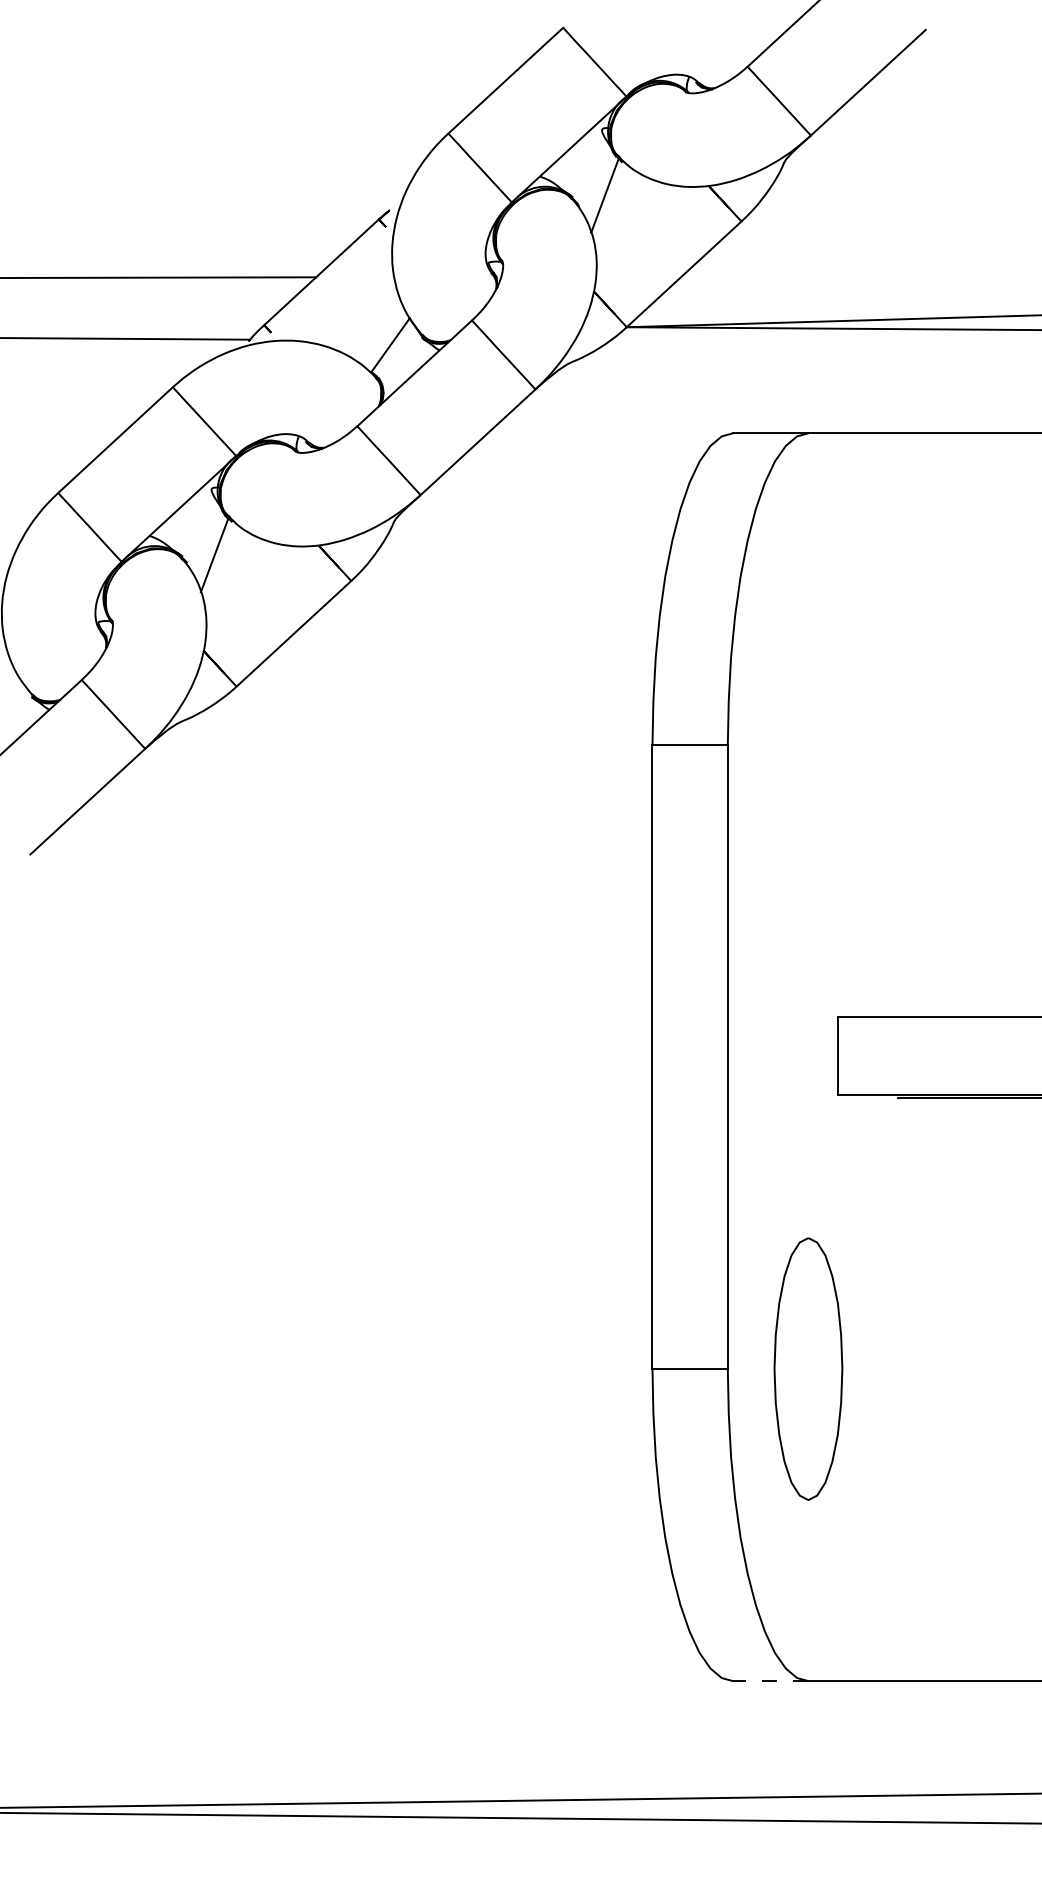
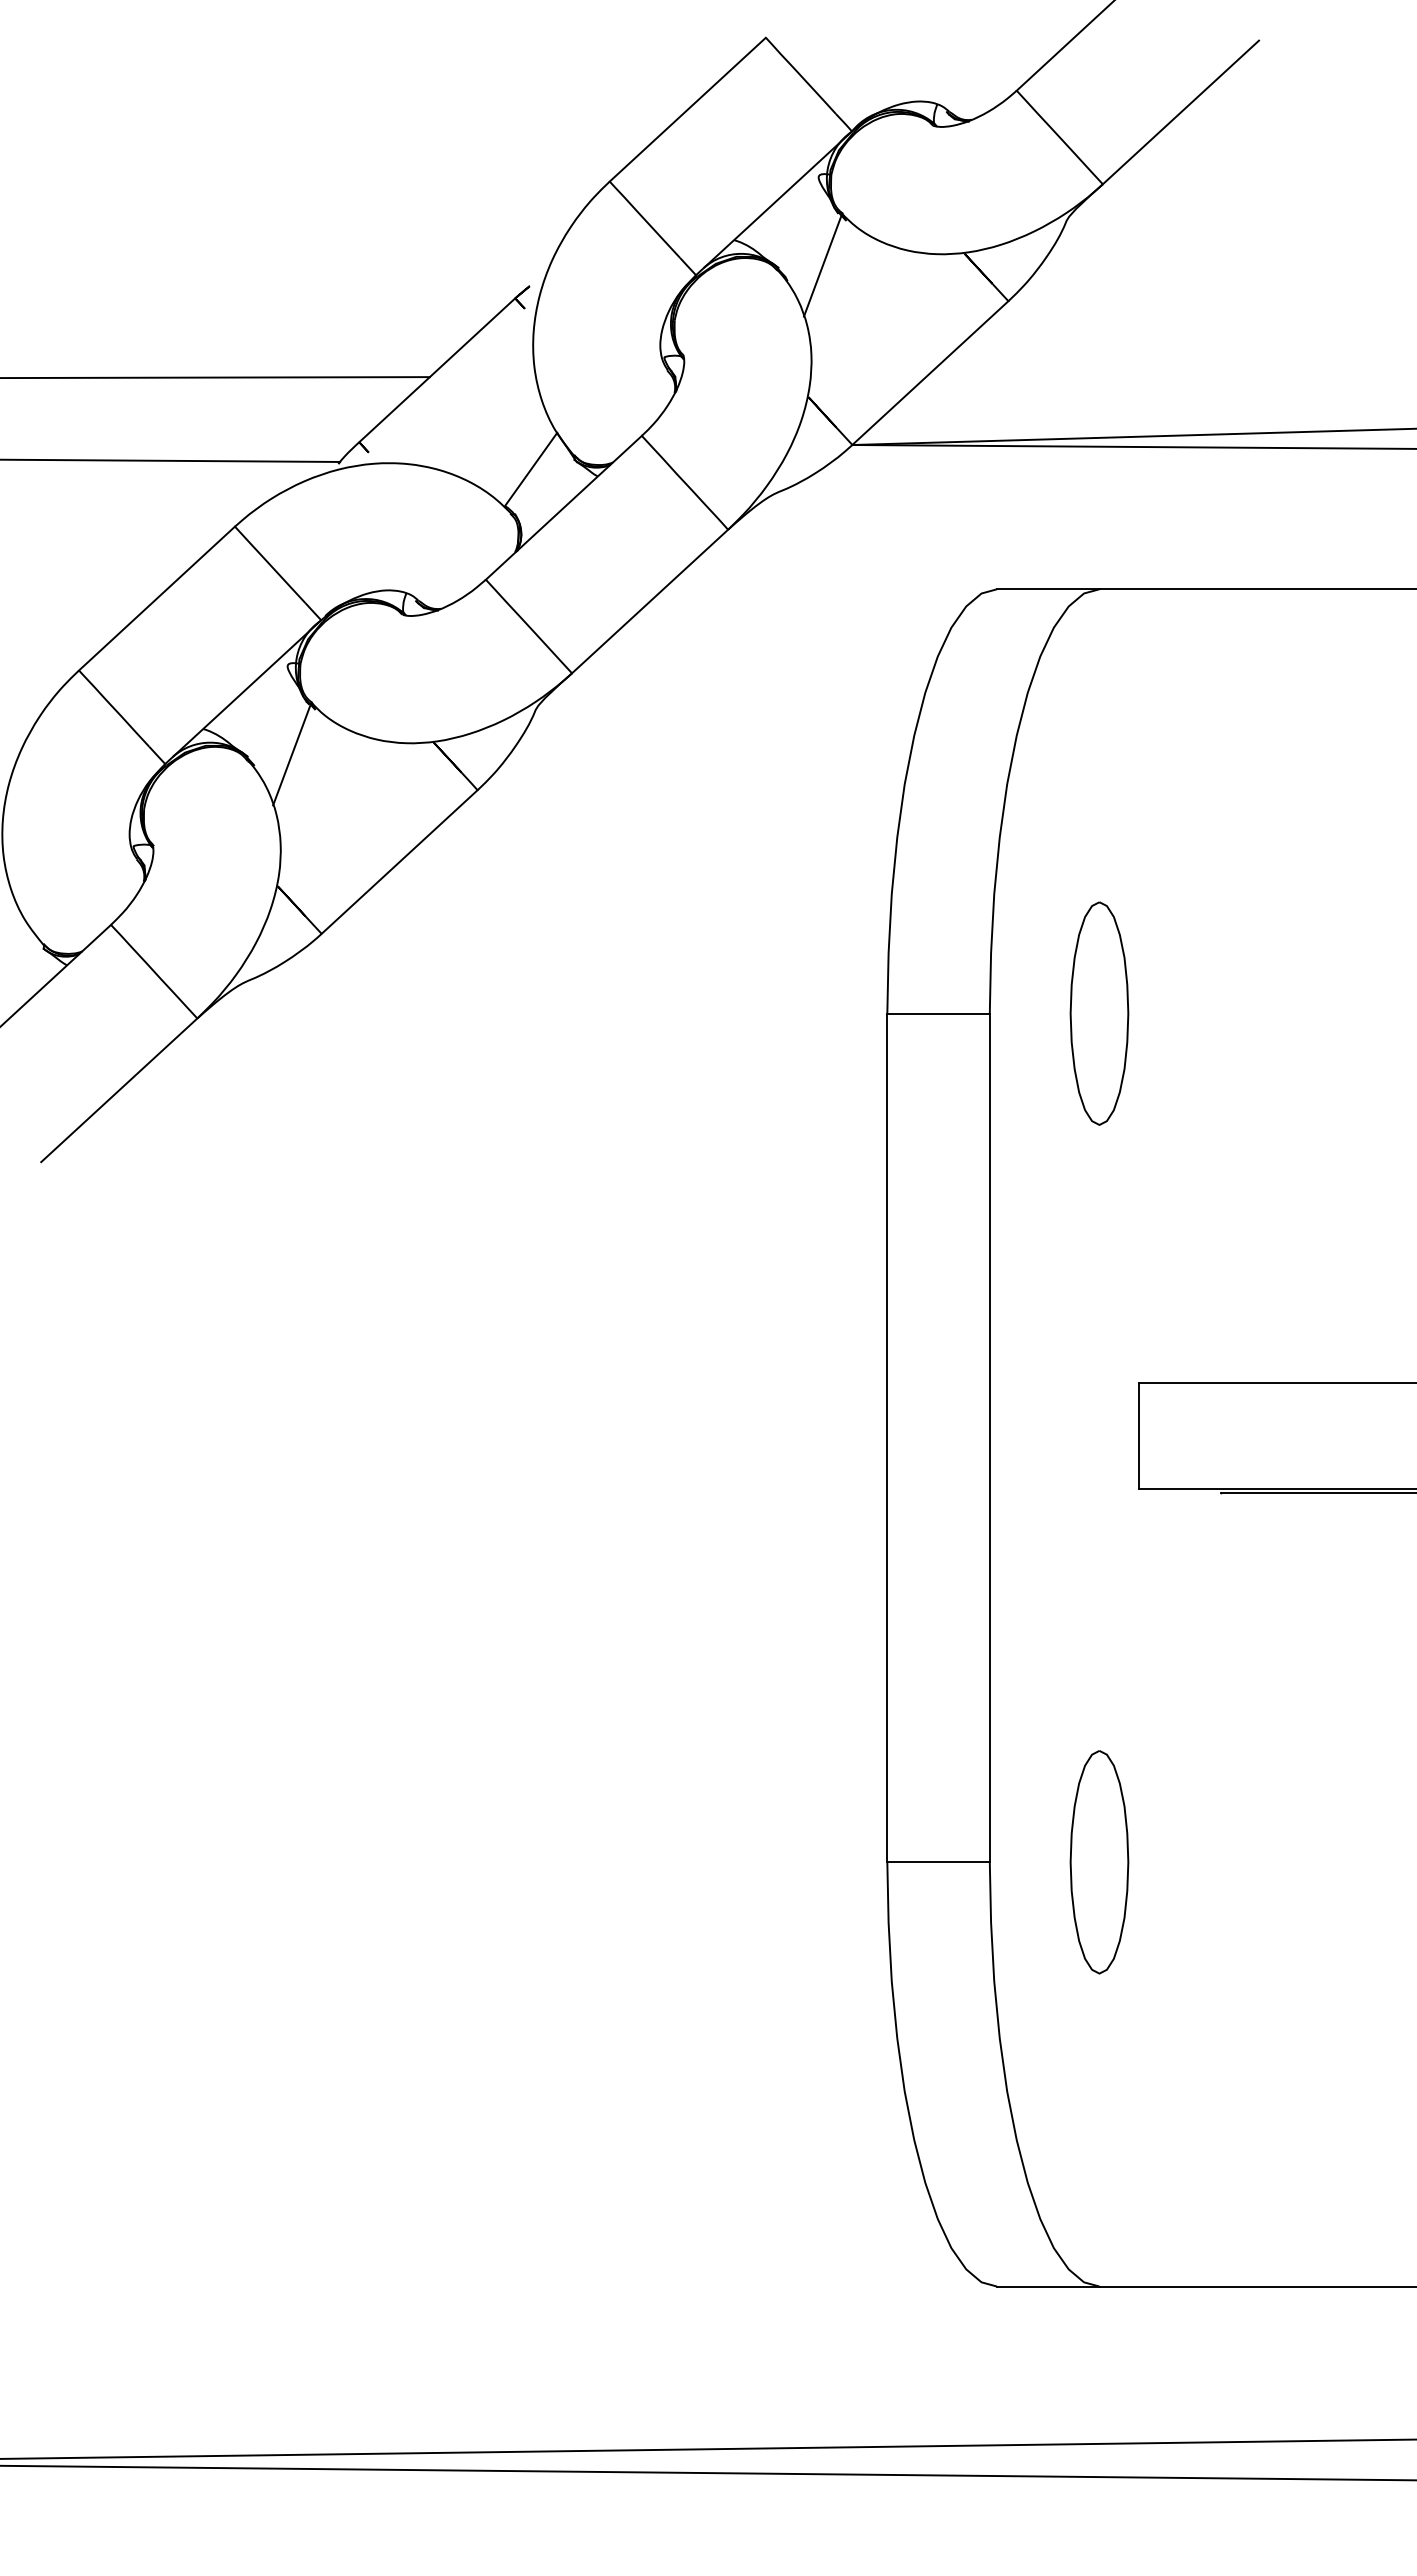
part: (808, 745) -> (1099, 1013), added
part: (808, 1369) -> (1099, 1862), size x0.62
line: (770, 1681) -> (1047, 2286), dashed -> solid

